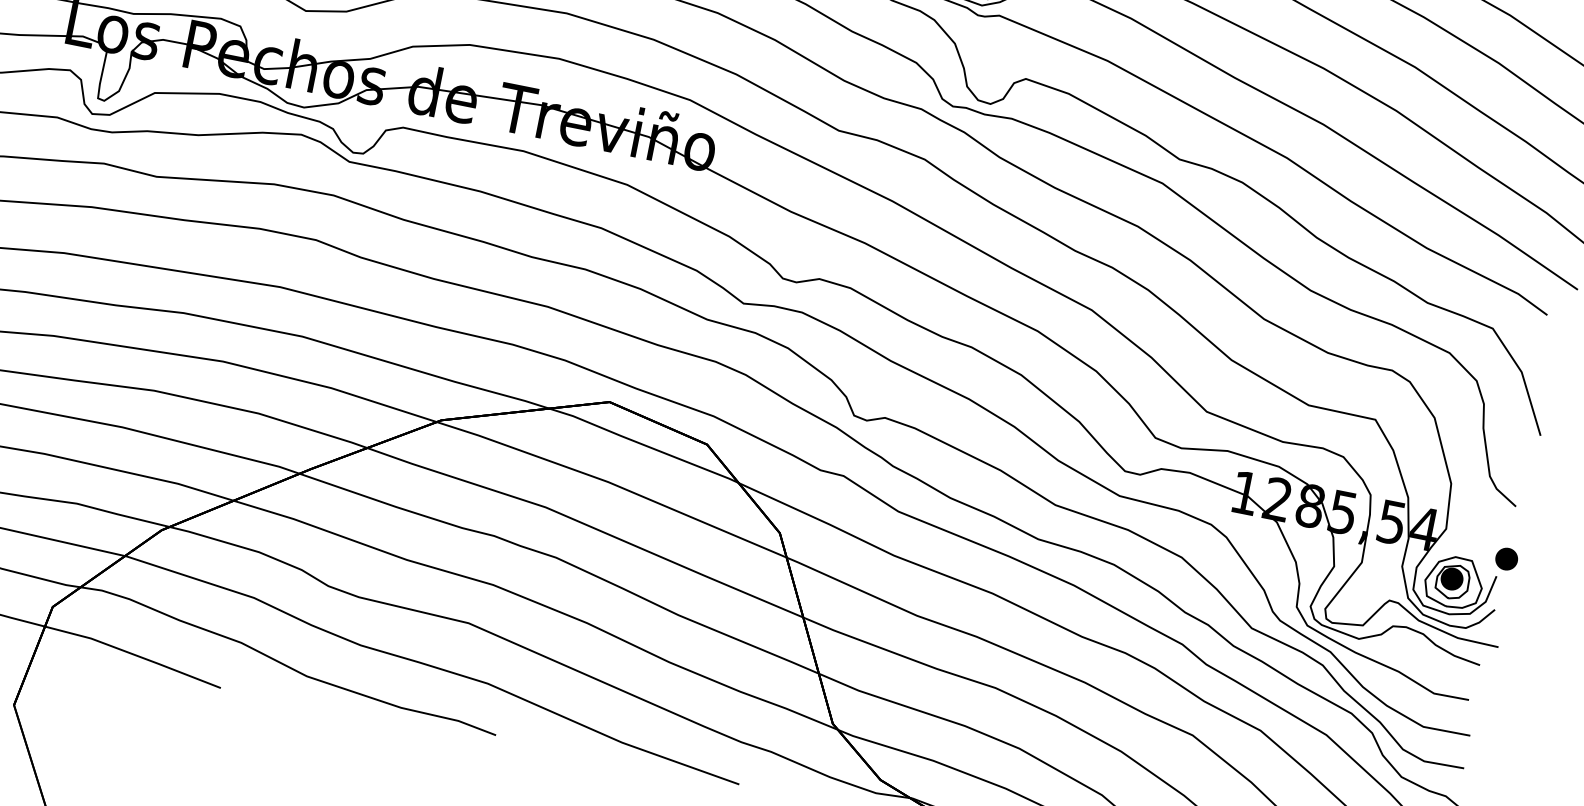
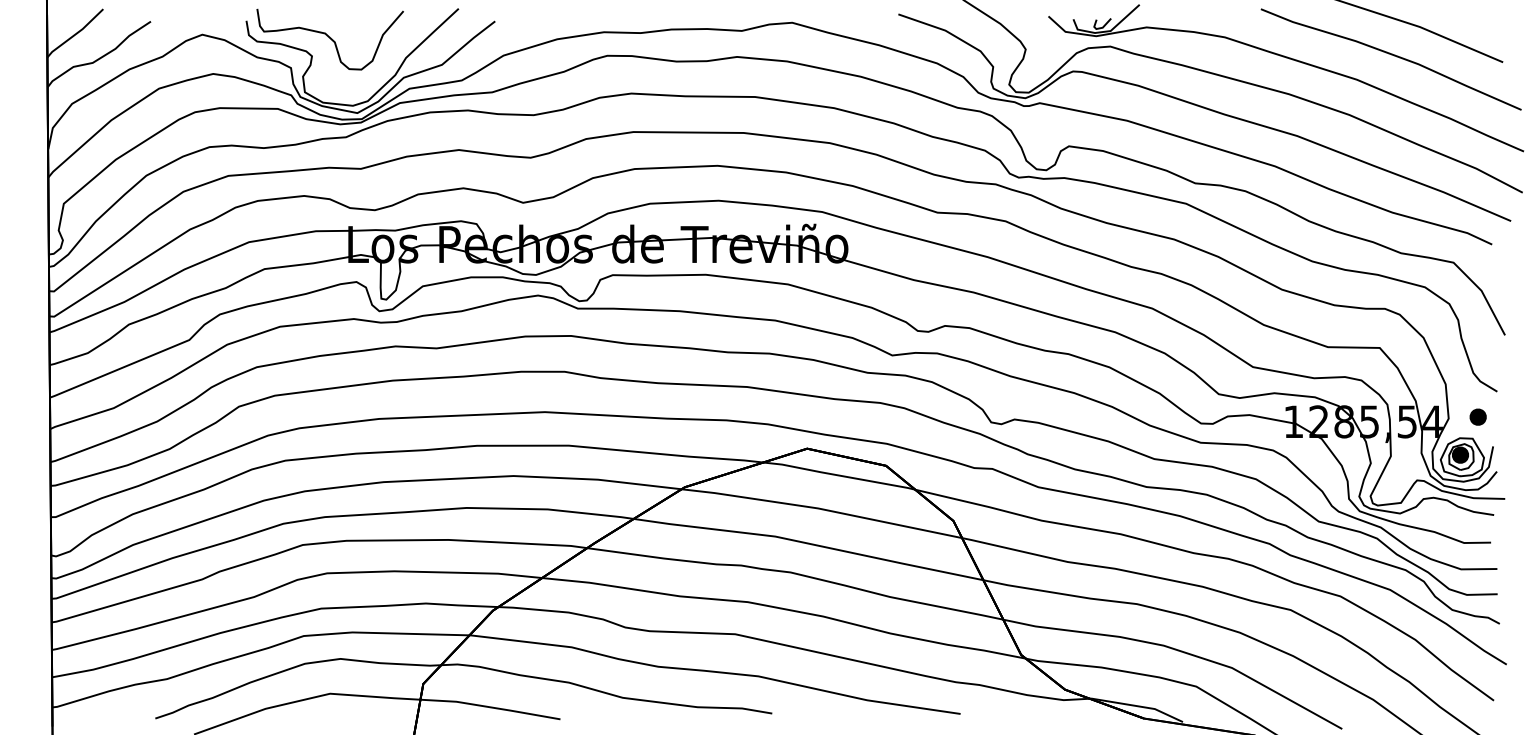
part: (1505, 558) -> (1477, 416), moved

